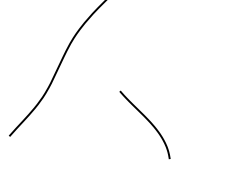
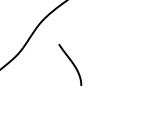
curve: (146, 121) -> (71, 63), moved

